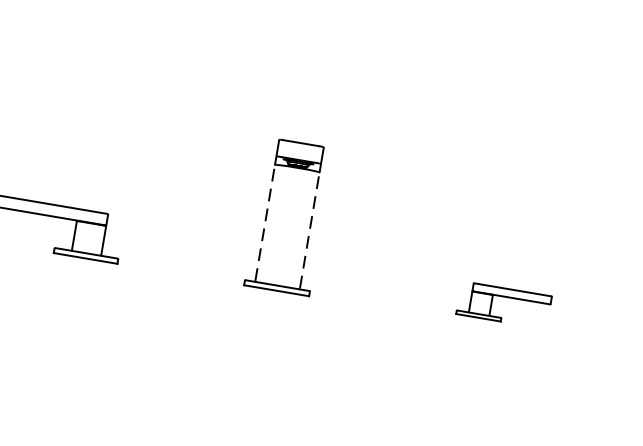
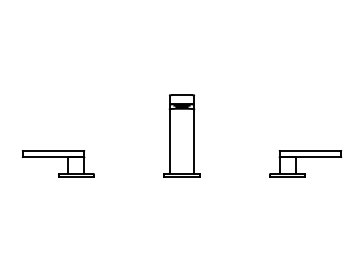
line: (264, 223) -> (169, 141), dashed -> solid
line: (310, 230) -> (194, 141), dashed -> solid
part: (503, 304) -> (305, 163), size x1.43

